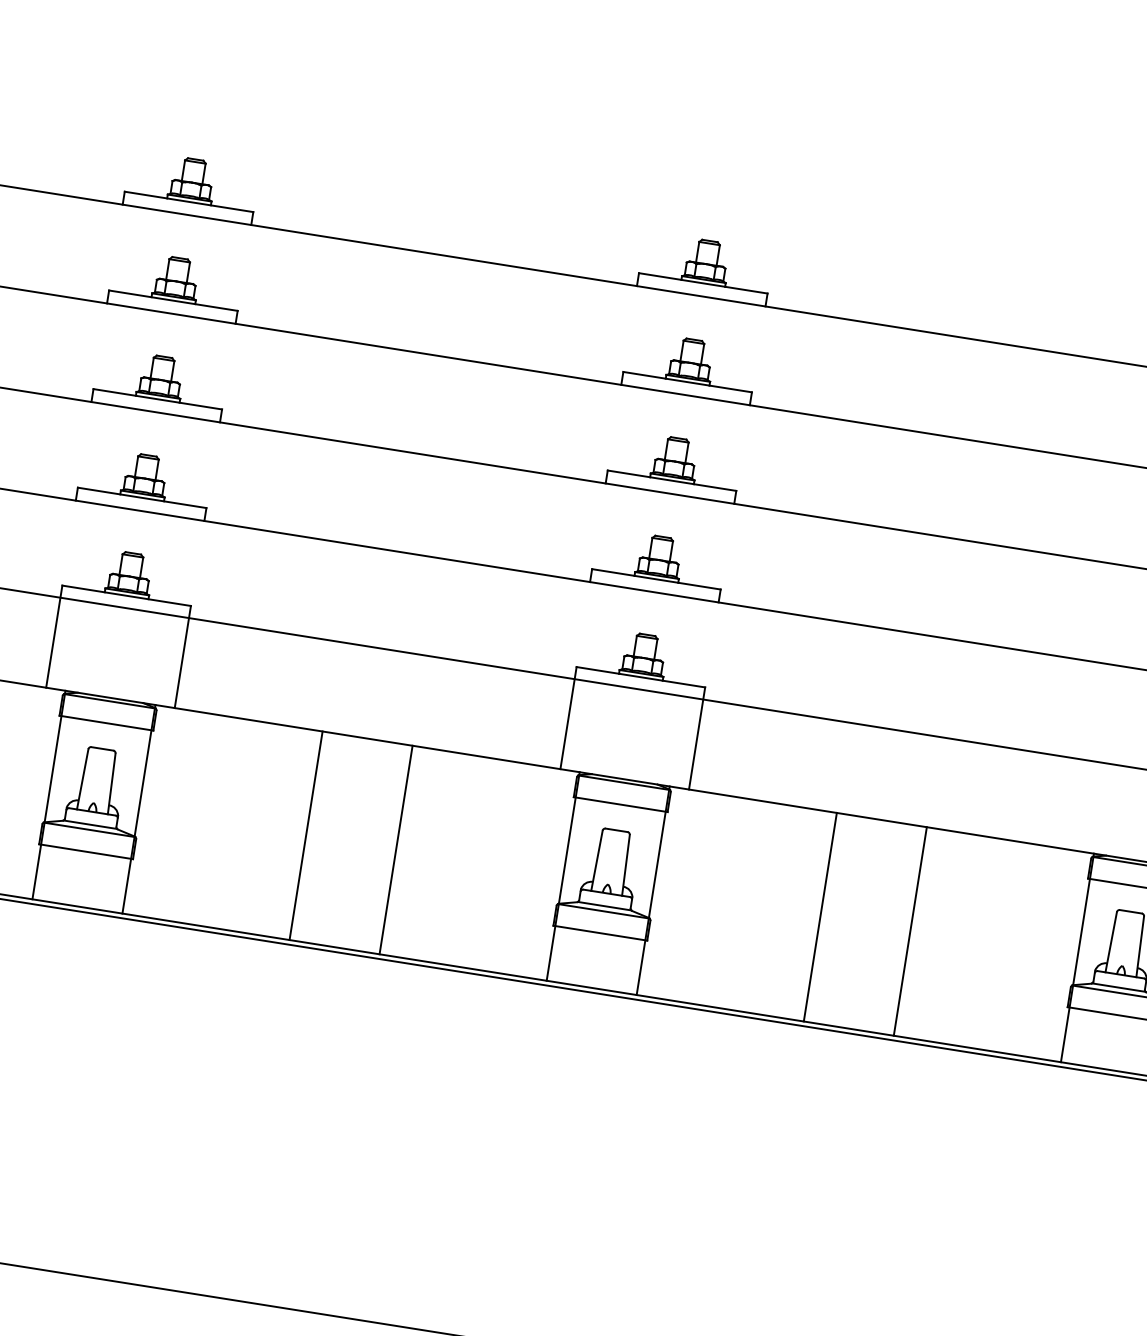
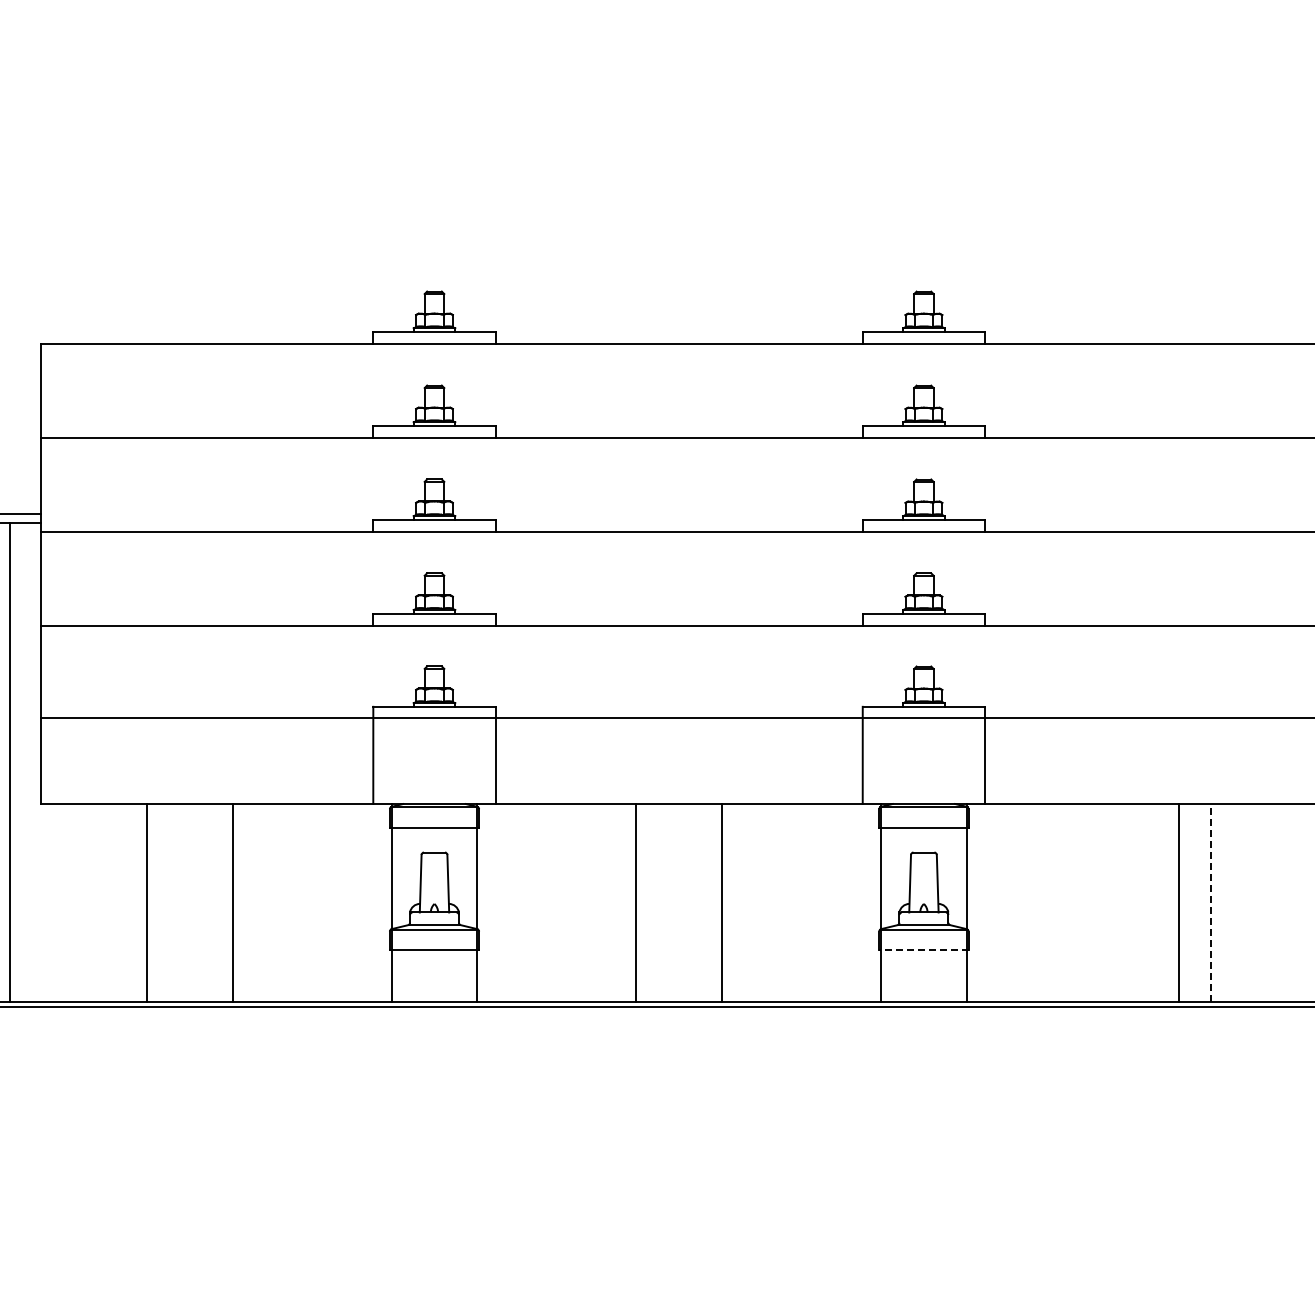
line: (819, 917) -> (1178, 903), moved
line: (910, 930) -> (1211, 902), solid -> dashed
line: (599, 933) -> (923, 950), solid -> dashed

